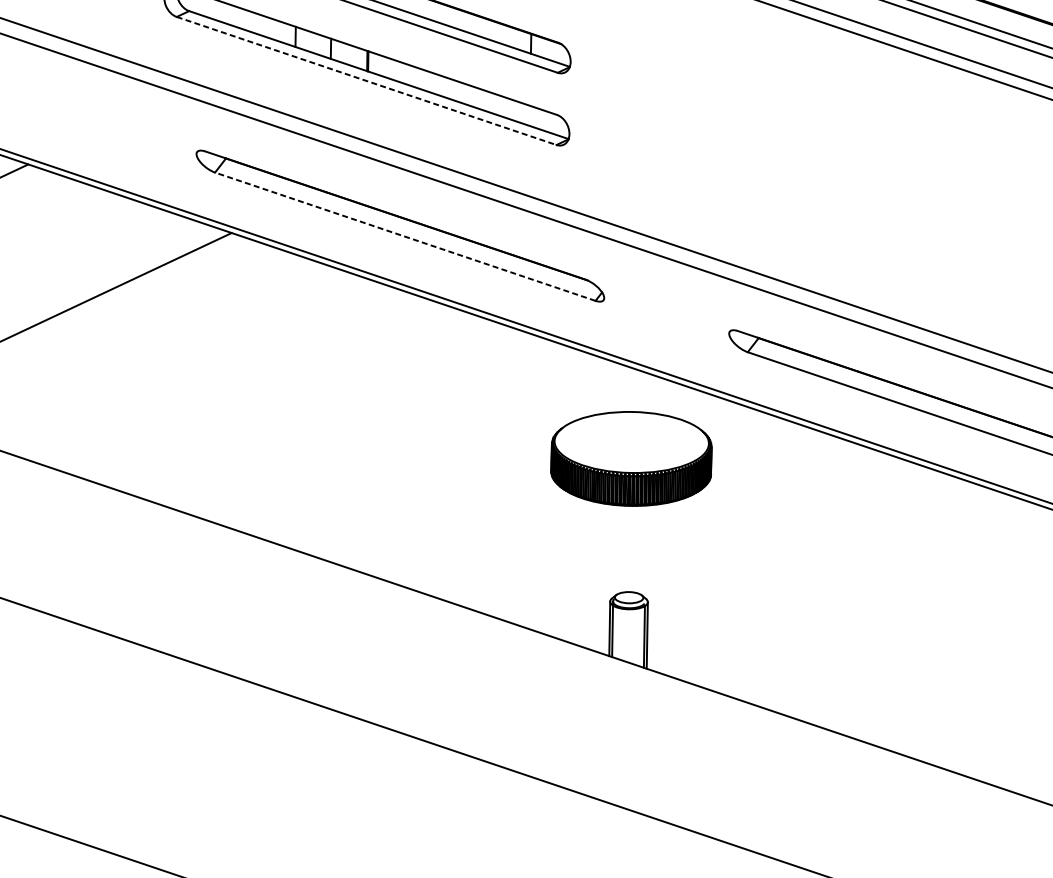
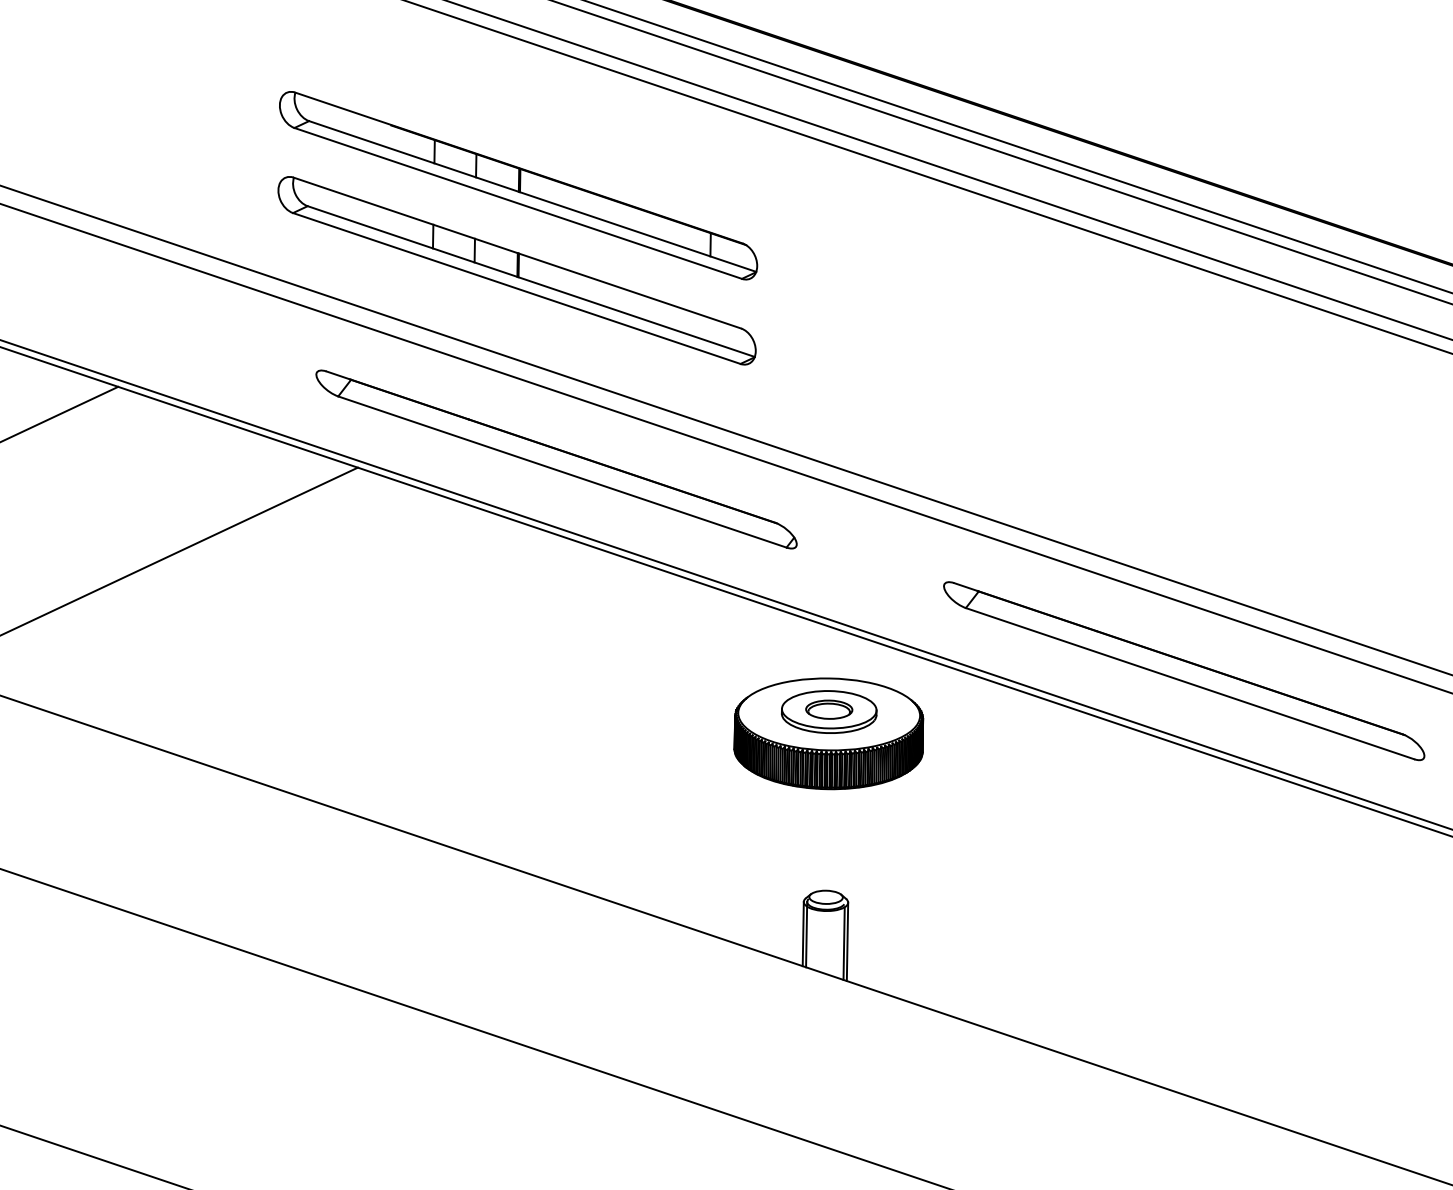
line: (367, 80) -> (517, 288), dashed -> solid
line: (405, 237) -> (562, 472), dashed -> solid
part: (632, 439) -> (829, 711), added

